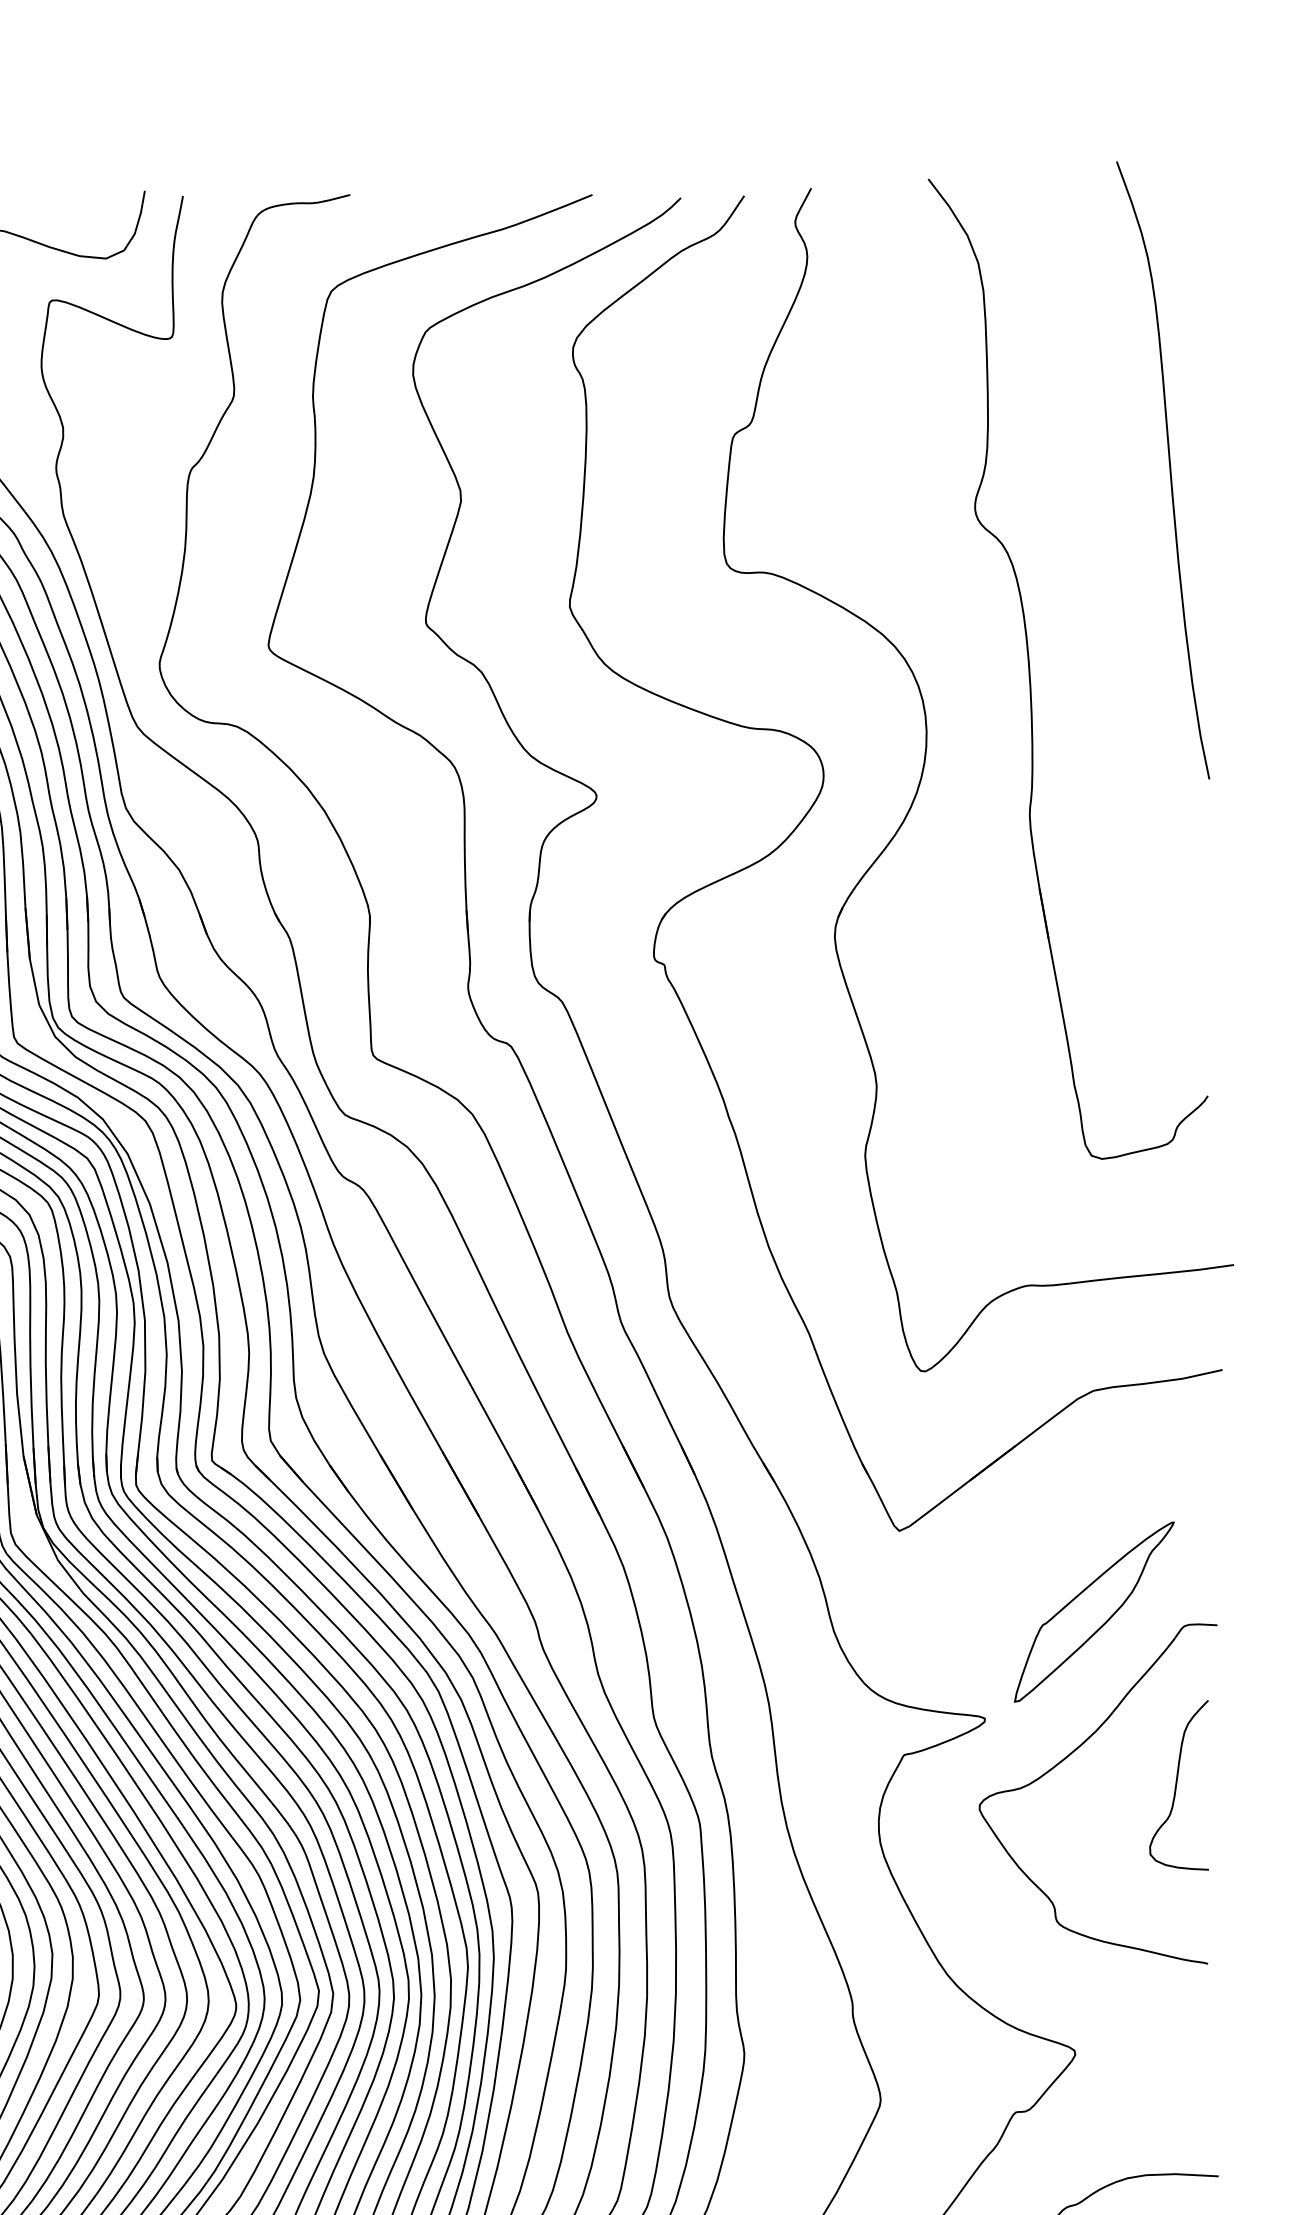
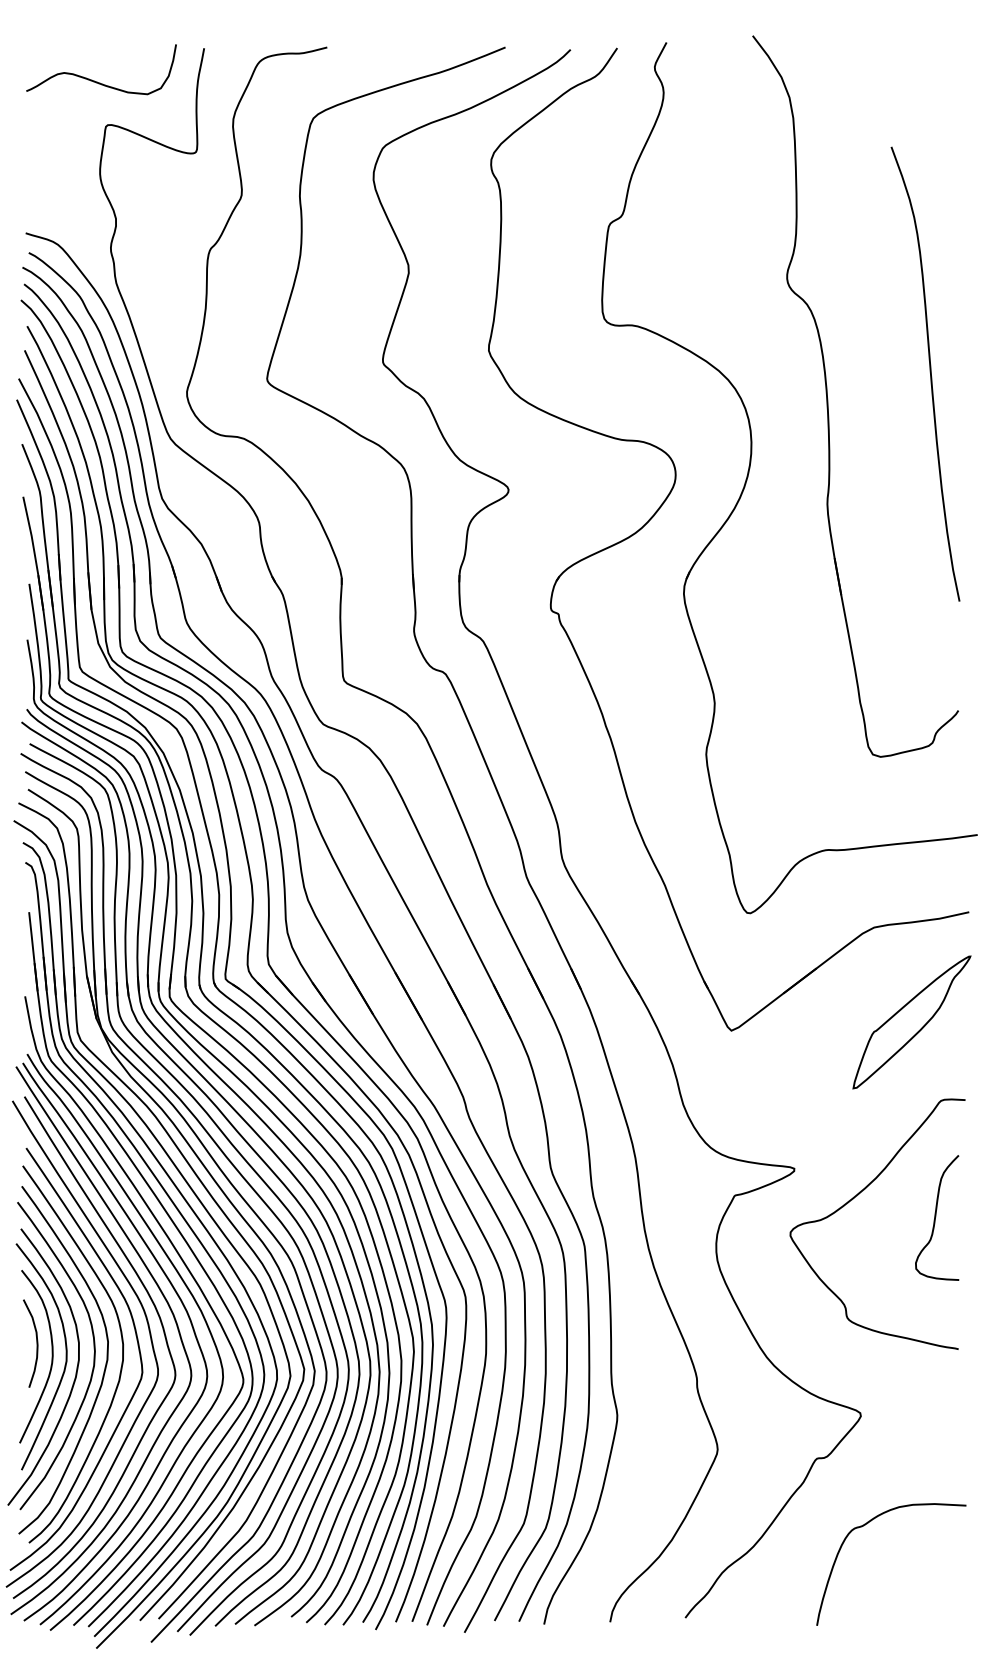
curve: (1168, 468) -> (929, 372), moved
part: (1093, 1612) -> (911, 1022), moved

